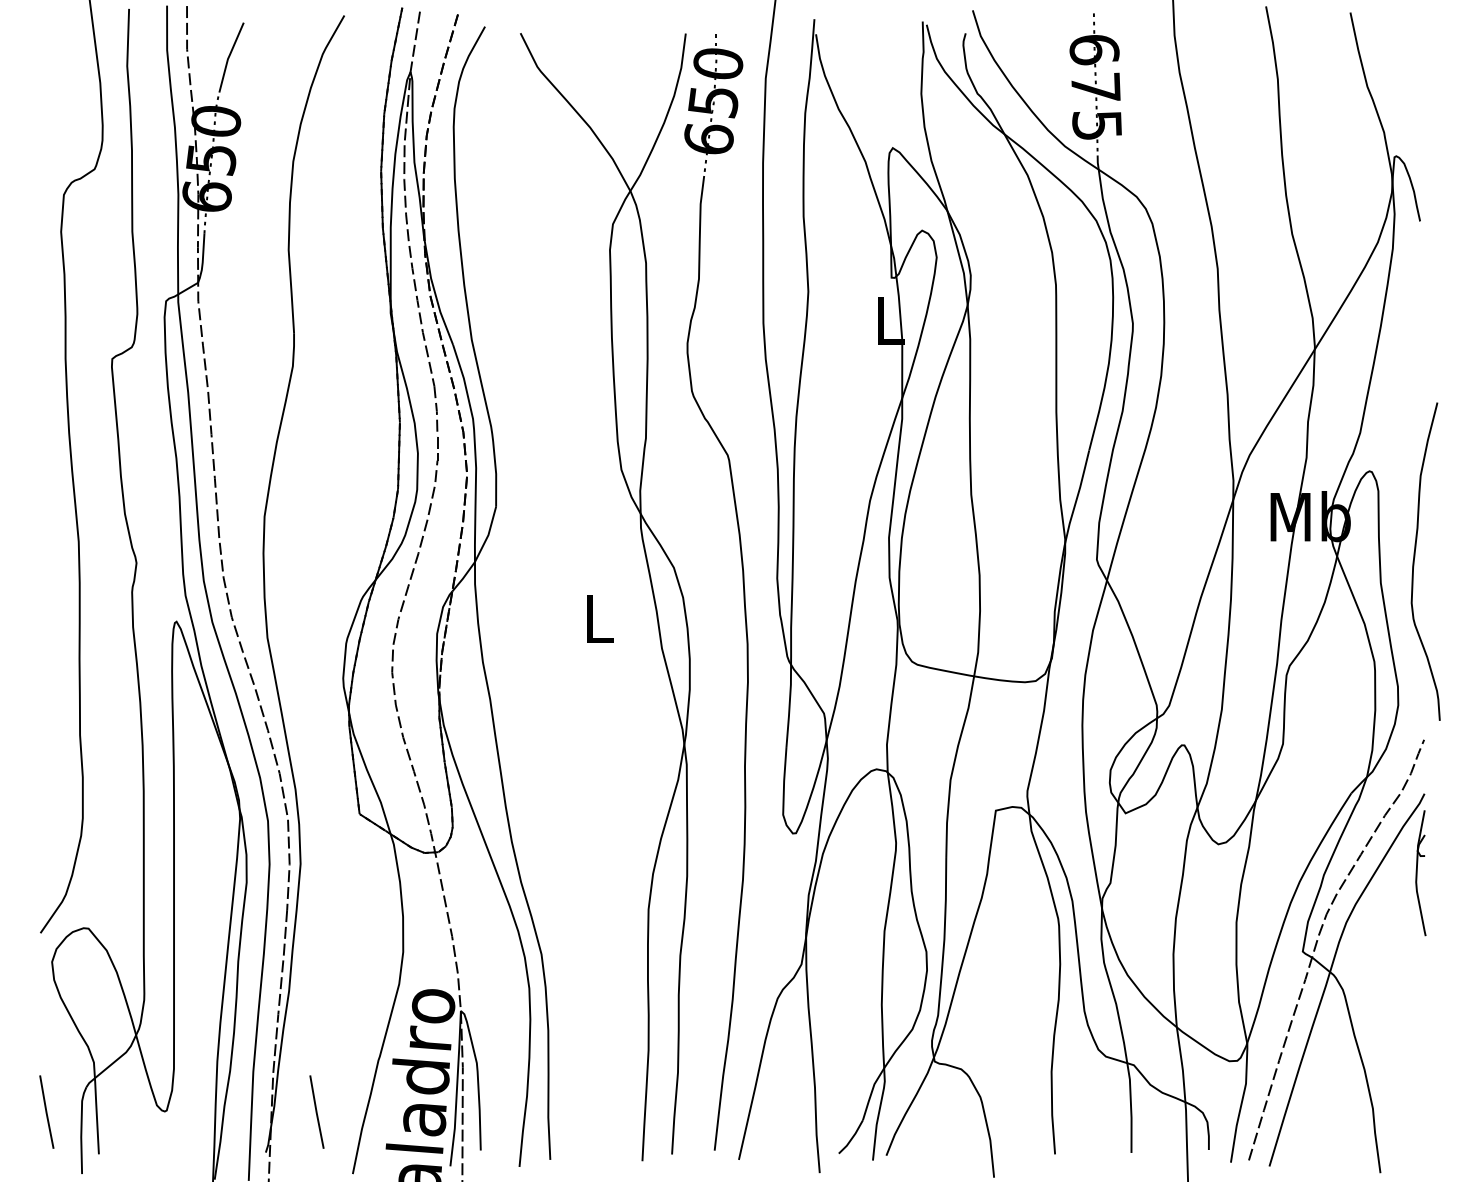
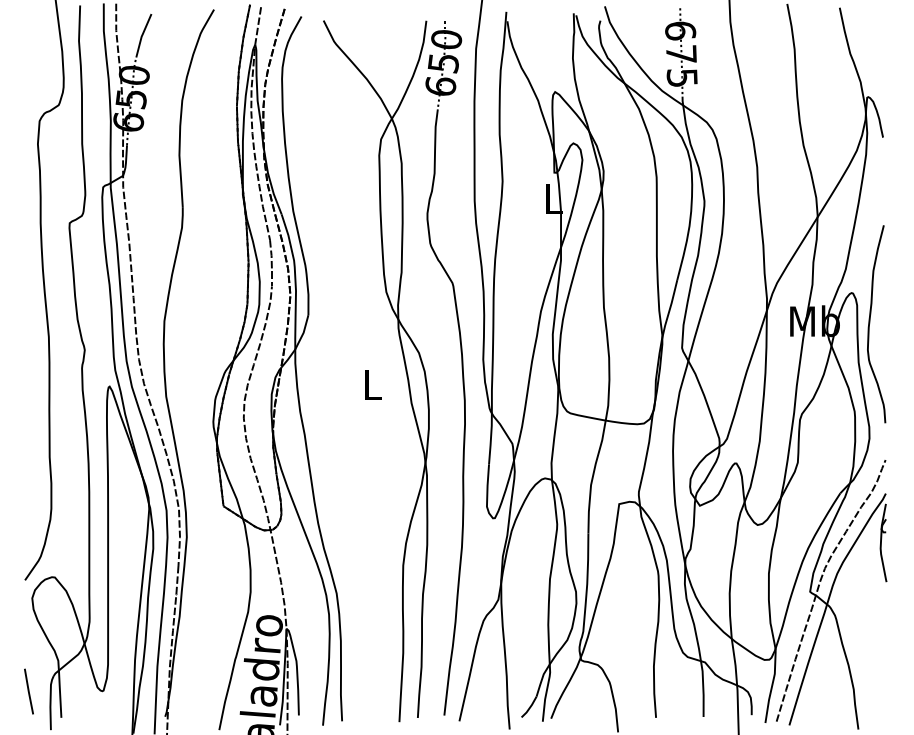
curve: (1415, 560) -> (870, 323), moved
line: (316, 1111) -> (196, 691), removed

